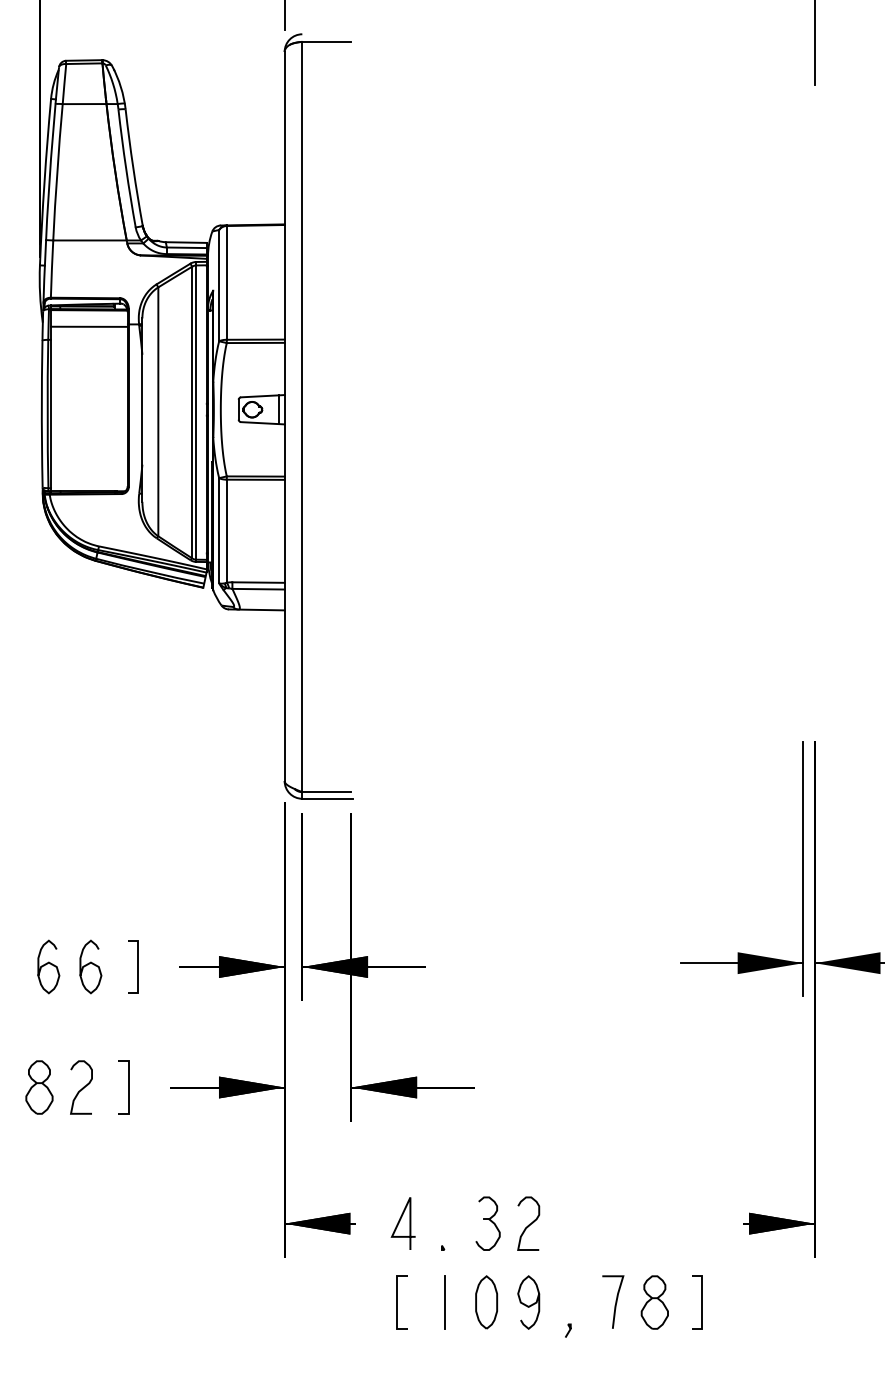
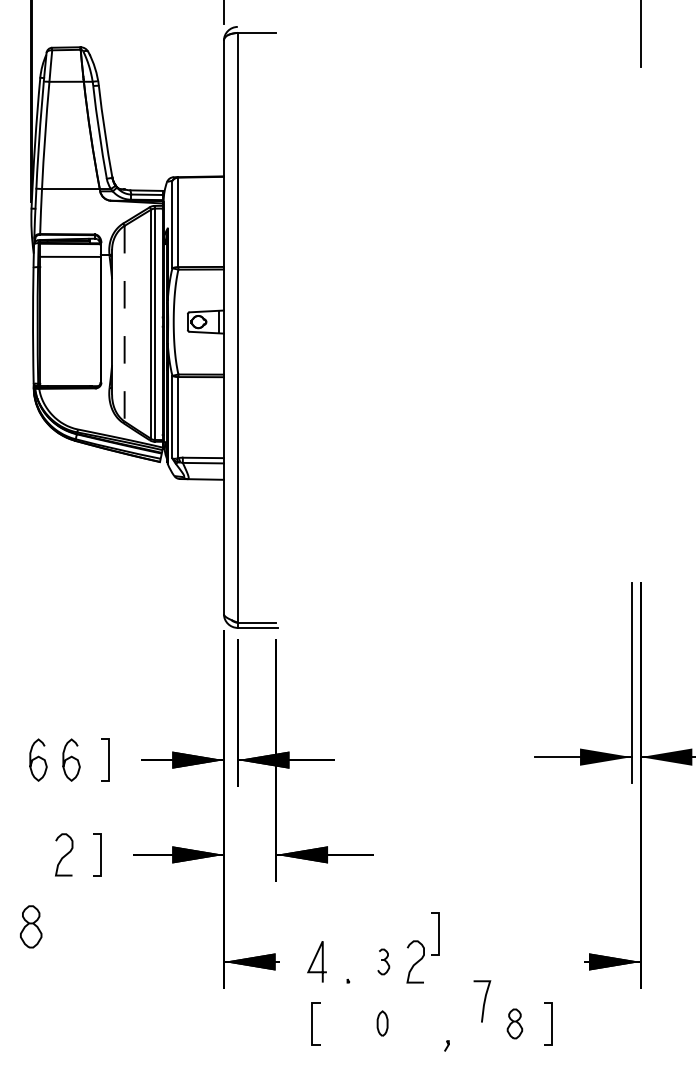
line: (158, 411) -> (124, 323), solid -> dashed
part: (39, 1087) -> (31, 926), moved
line: (557, 1187) -> (438, 933), added
part: (487, 1223) -> (383, 961), size x0.6
line: (444, 1302) -> (349, 1023), removed
part: (486, 1302) -> (382, 1023), size x0.6
curve: (614, 1302) -> (483, 1001), moved
part: (654, 1302) -> (514, 1023), size x0.7
curve: (527, 1304) -> (414, 1025), removed

